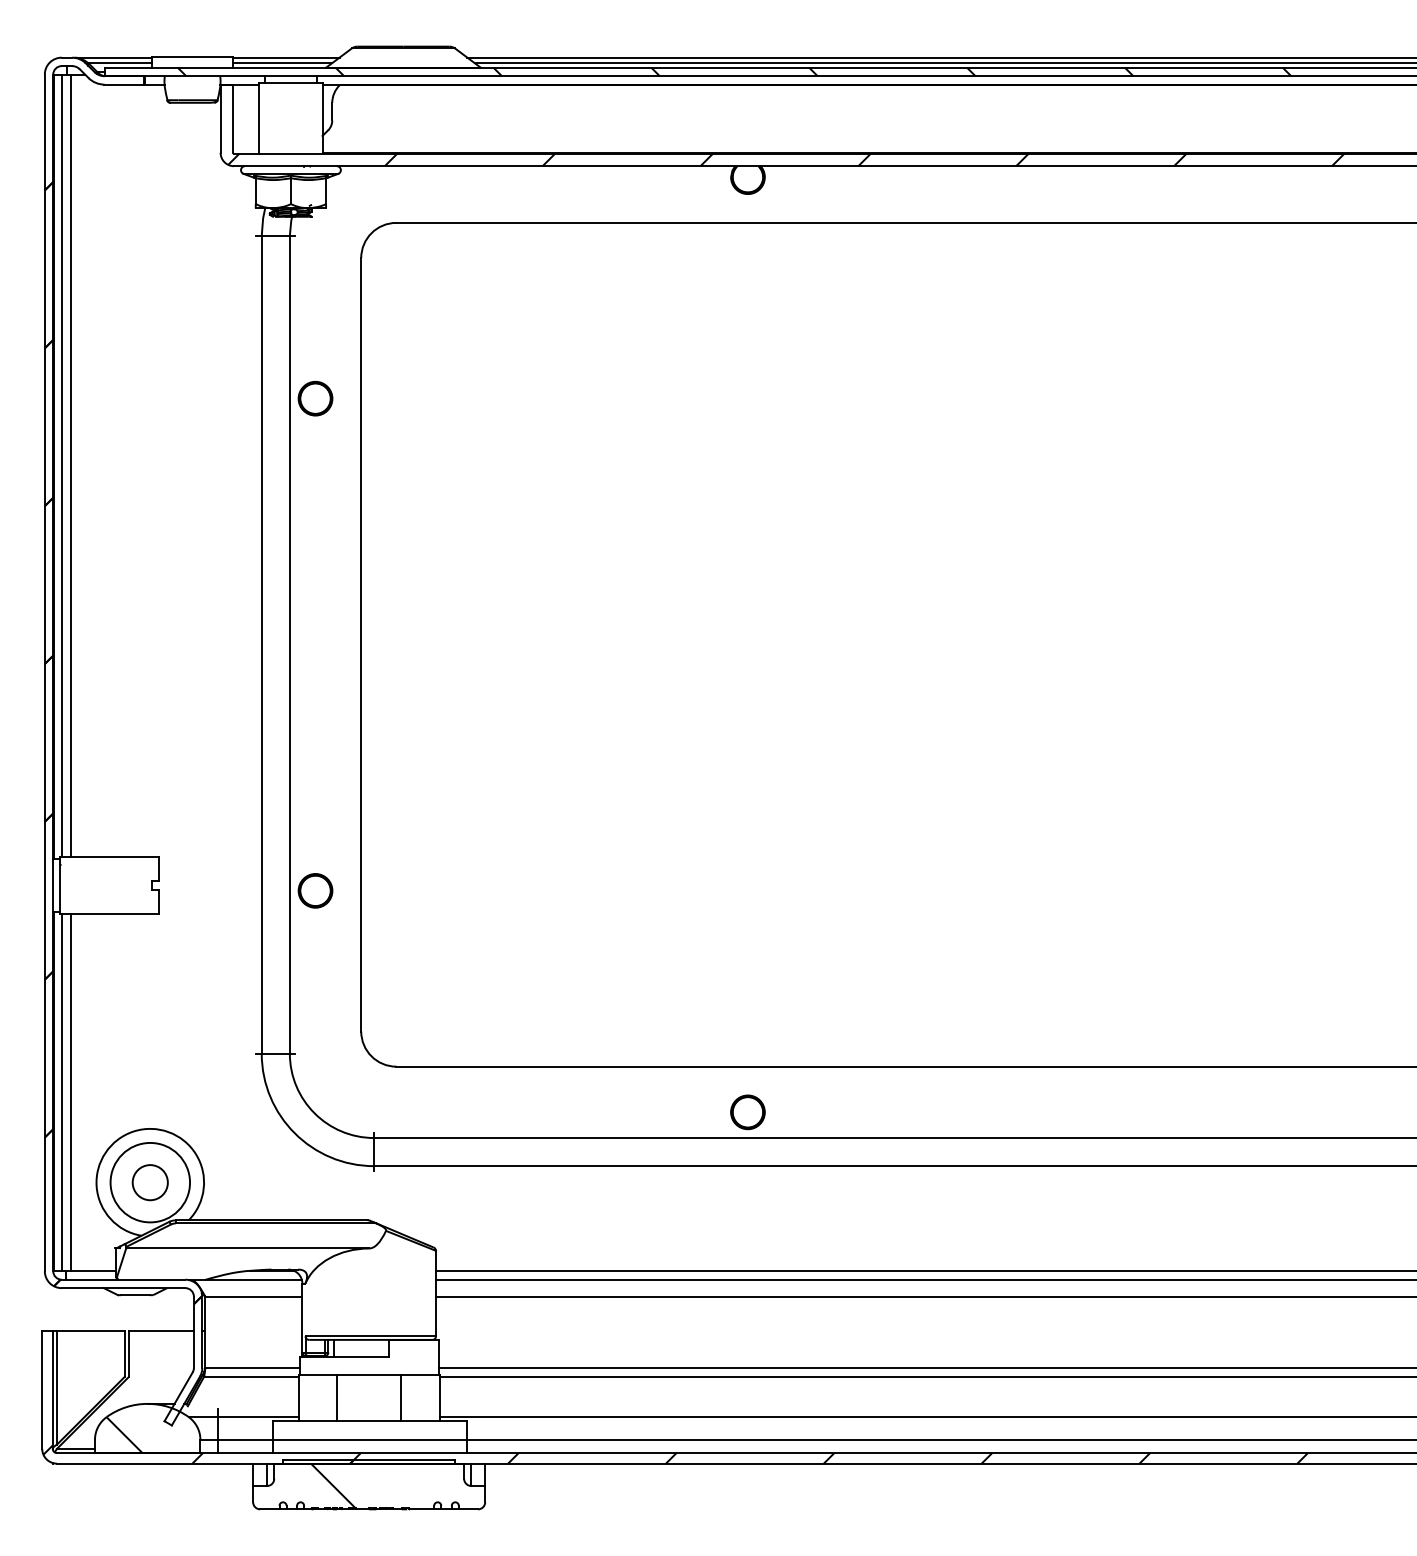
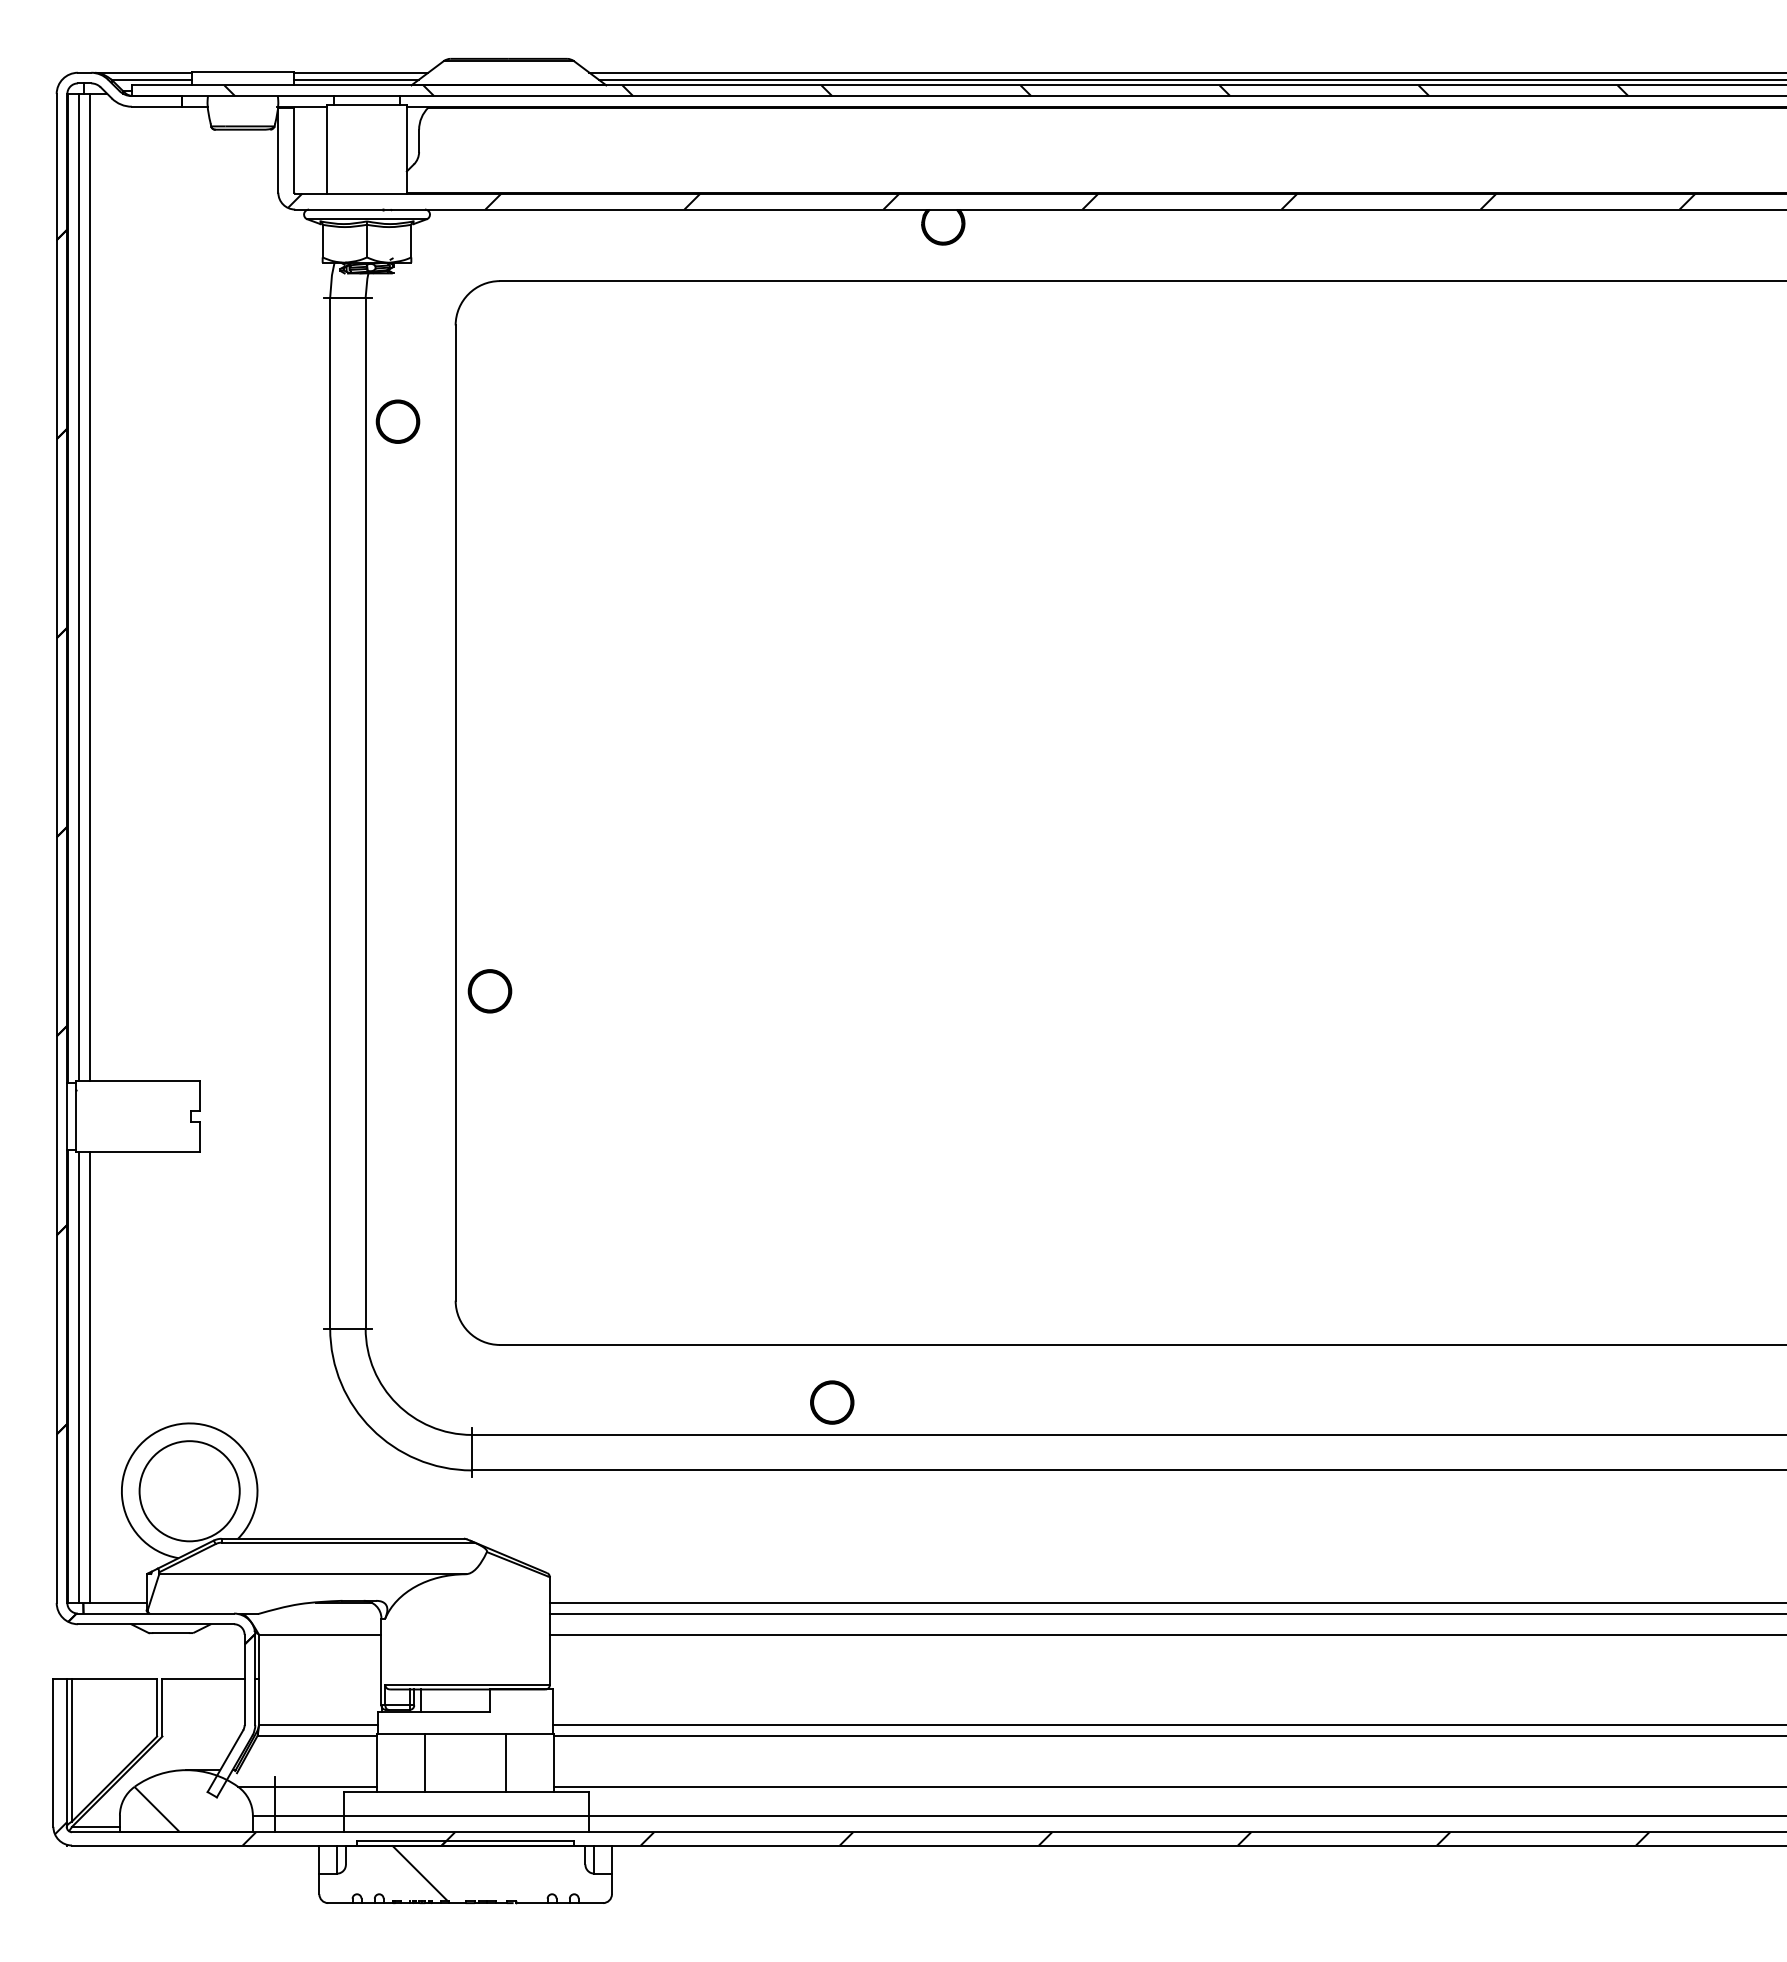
part: (315, 398) -> (397, 421), moved
part: (315, 891) -> (489, 991), moved
part: (748, 1112) -> (832, 1402), moved
circle: (150, 1182) -> (189, 1491), removed
line: (254, 1279) -> (320, 1613), removed

